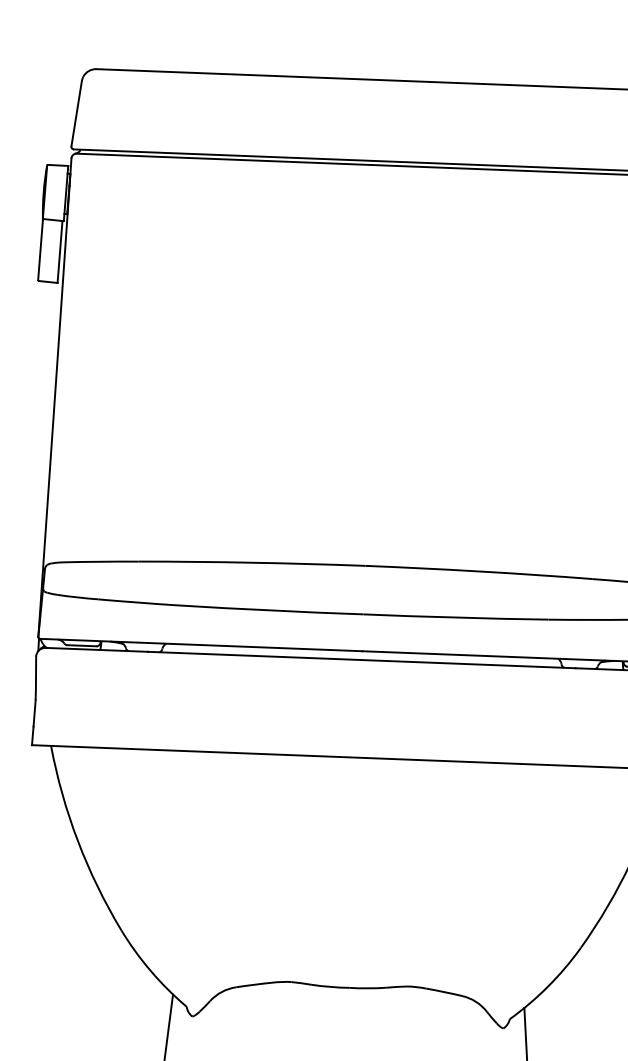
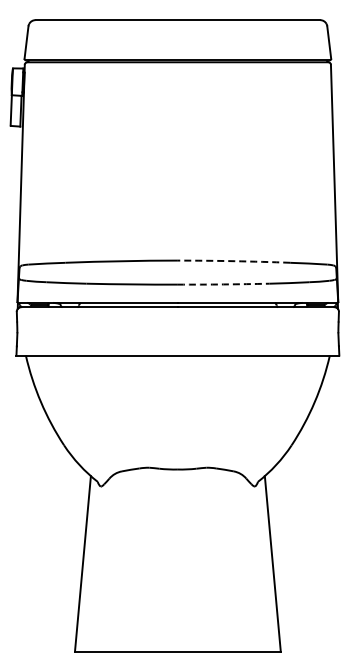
arc: (479, 572) -> (234, 261), solid -> dashed
arc: (455, 617) -> (223, 284), solid -> dashed

